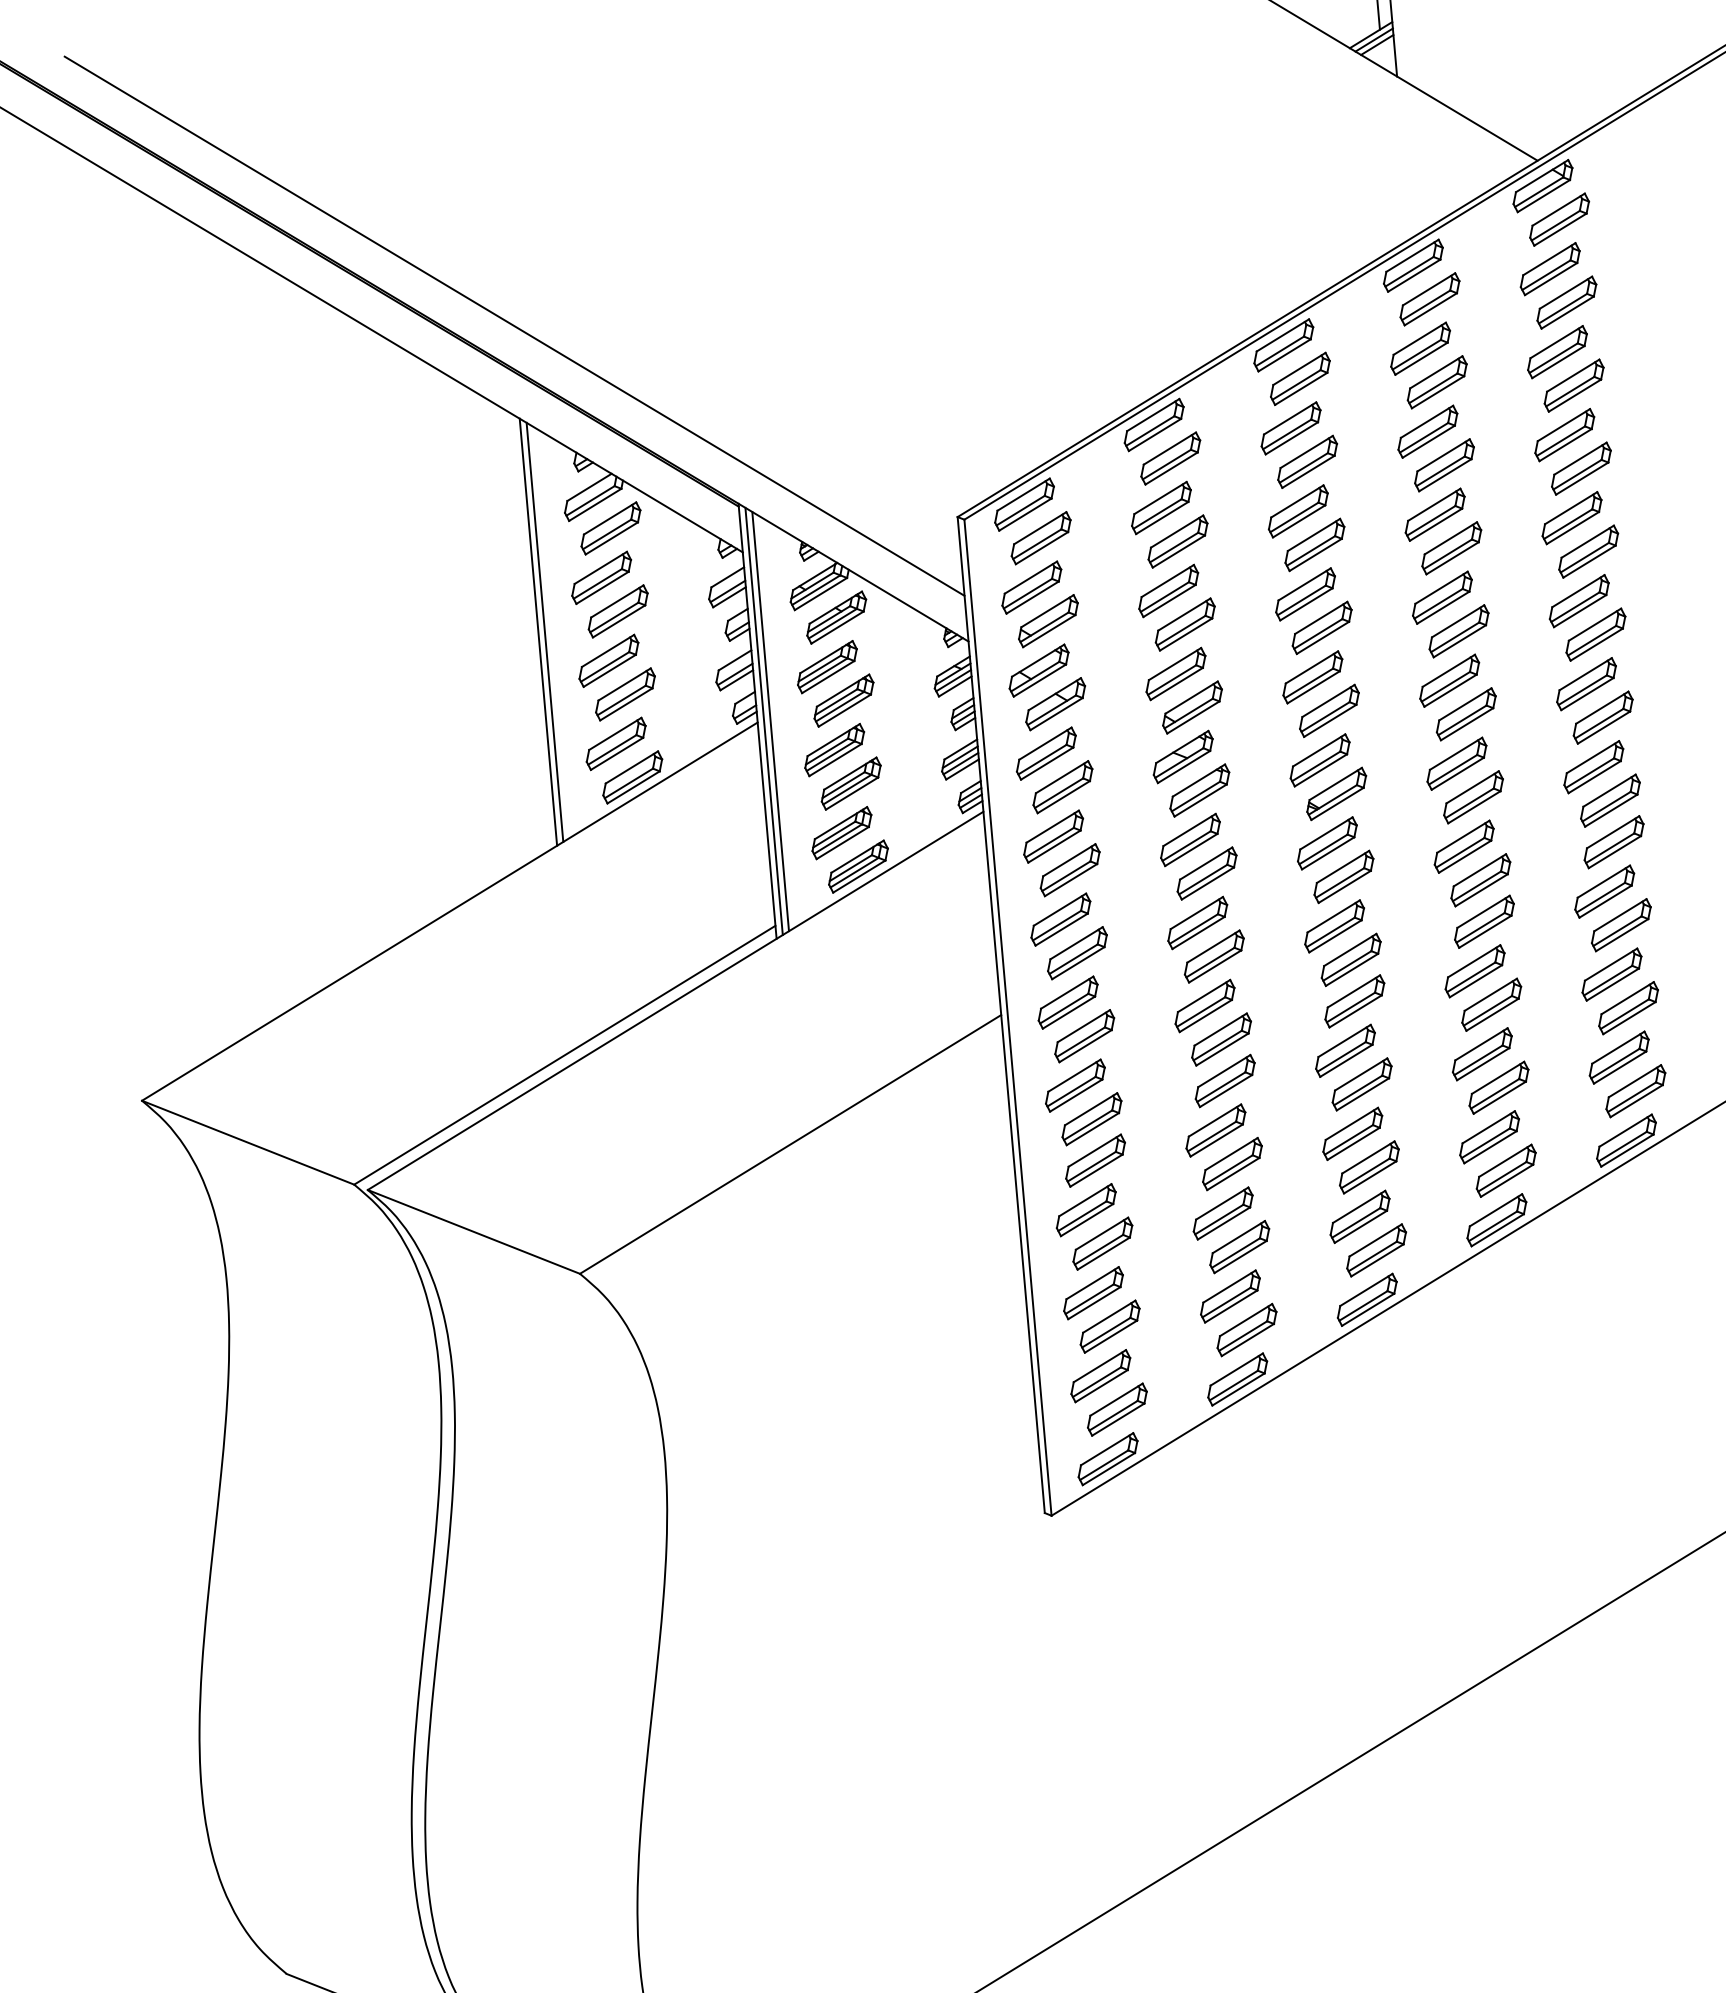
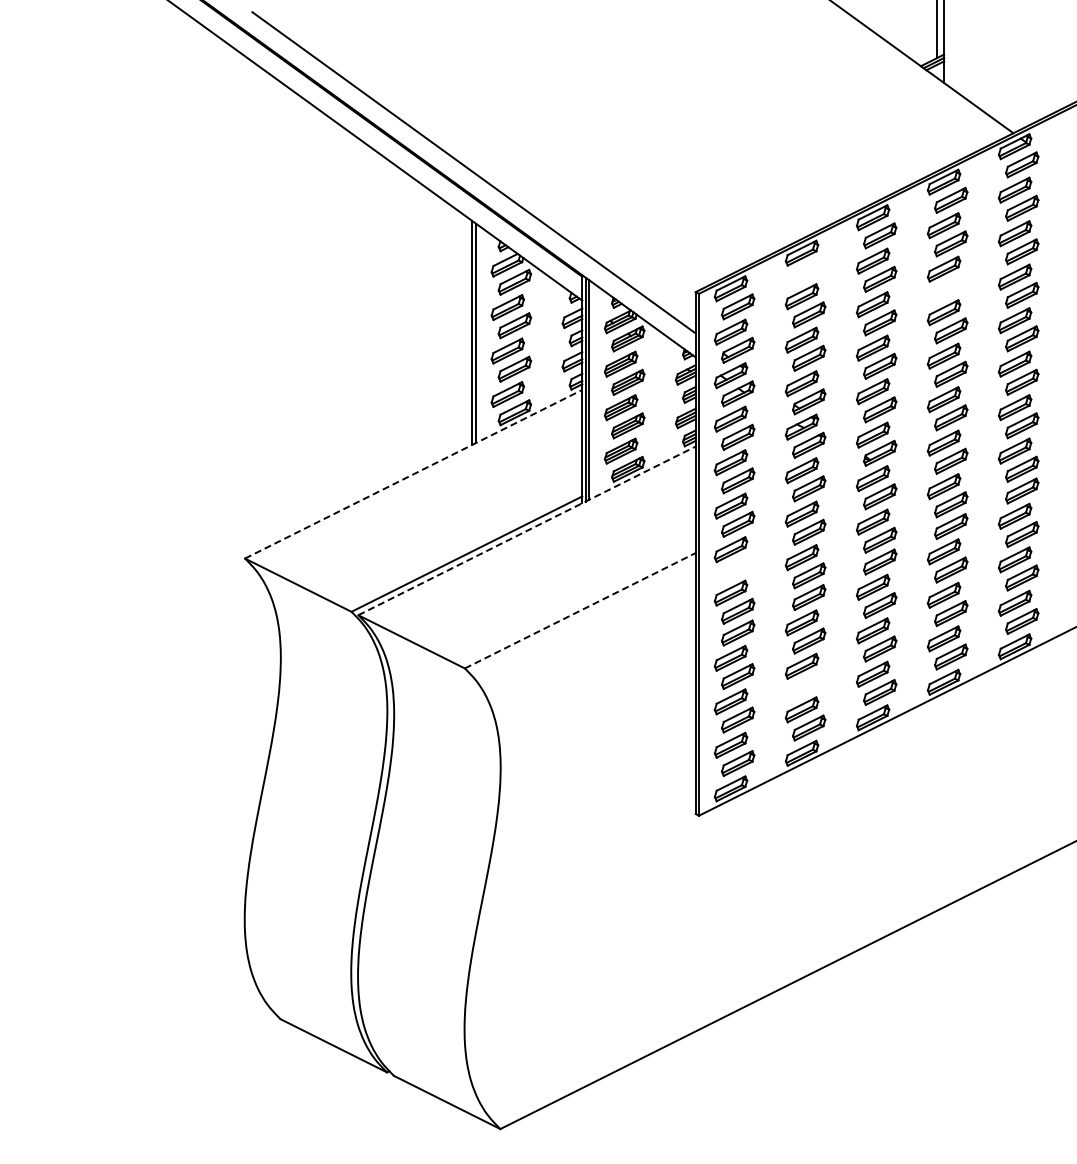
part: (1171, 456) -> (809, 270), removed
part: (1444, 463) -> (951, 286), removed
line: (449, 912) -> (413, 474), solid -> dashed
line: (676, 1000) -> (527, 530), solid -> dashed
part: (1085, 1035) -> (738, 567), removed
line: (790, 1143) -> (580, 610), solid -> dashed
part: (1240, 1246) -> (809, 684), removed

